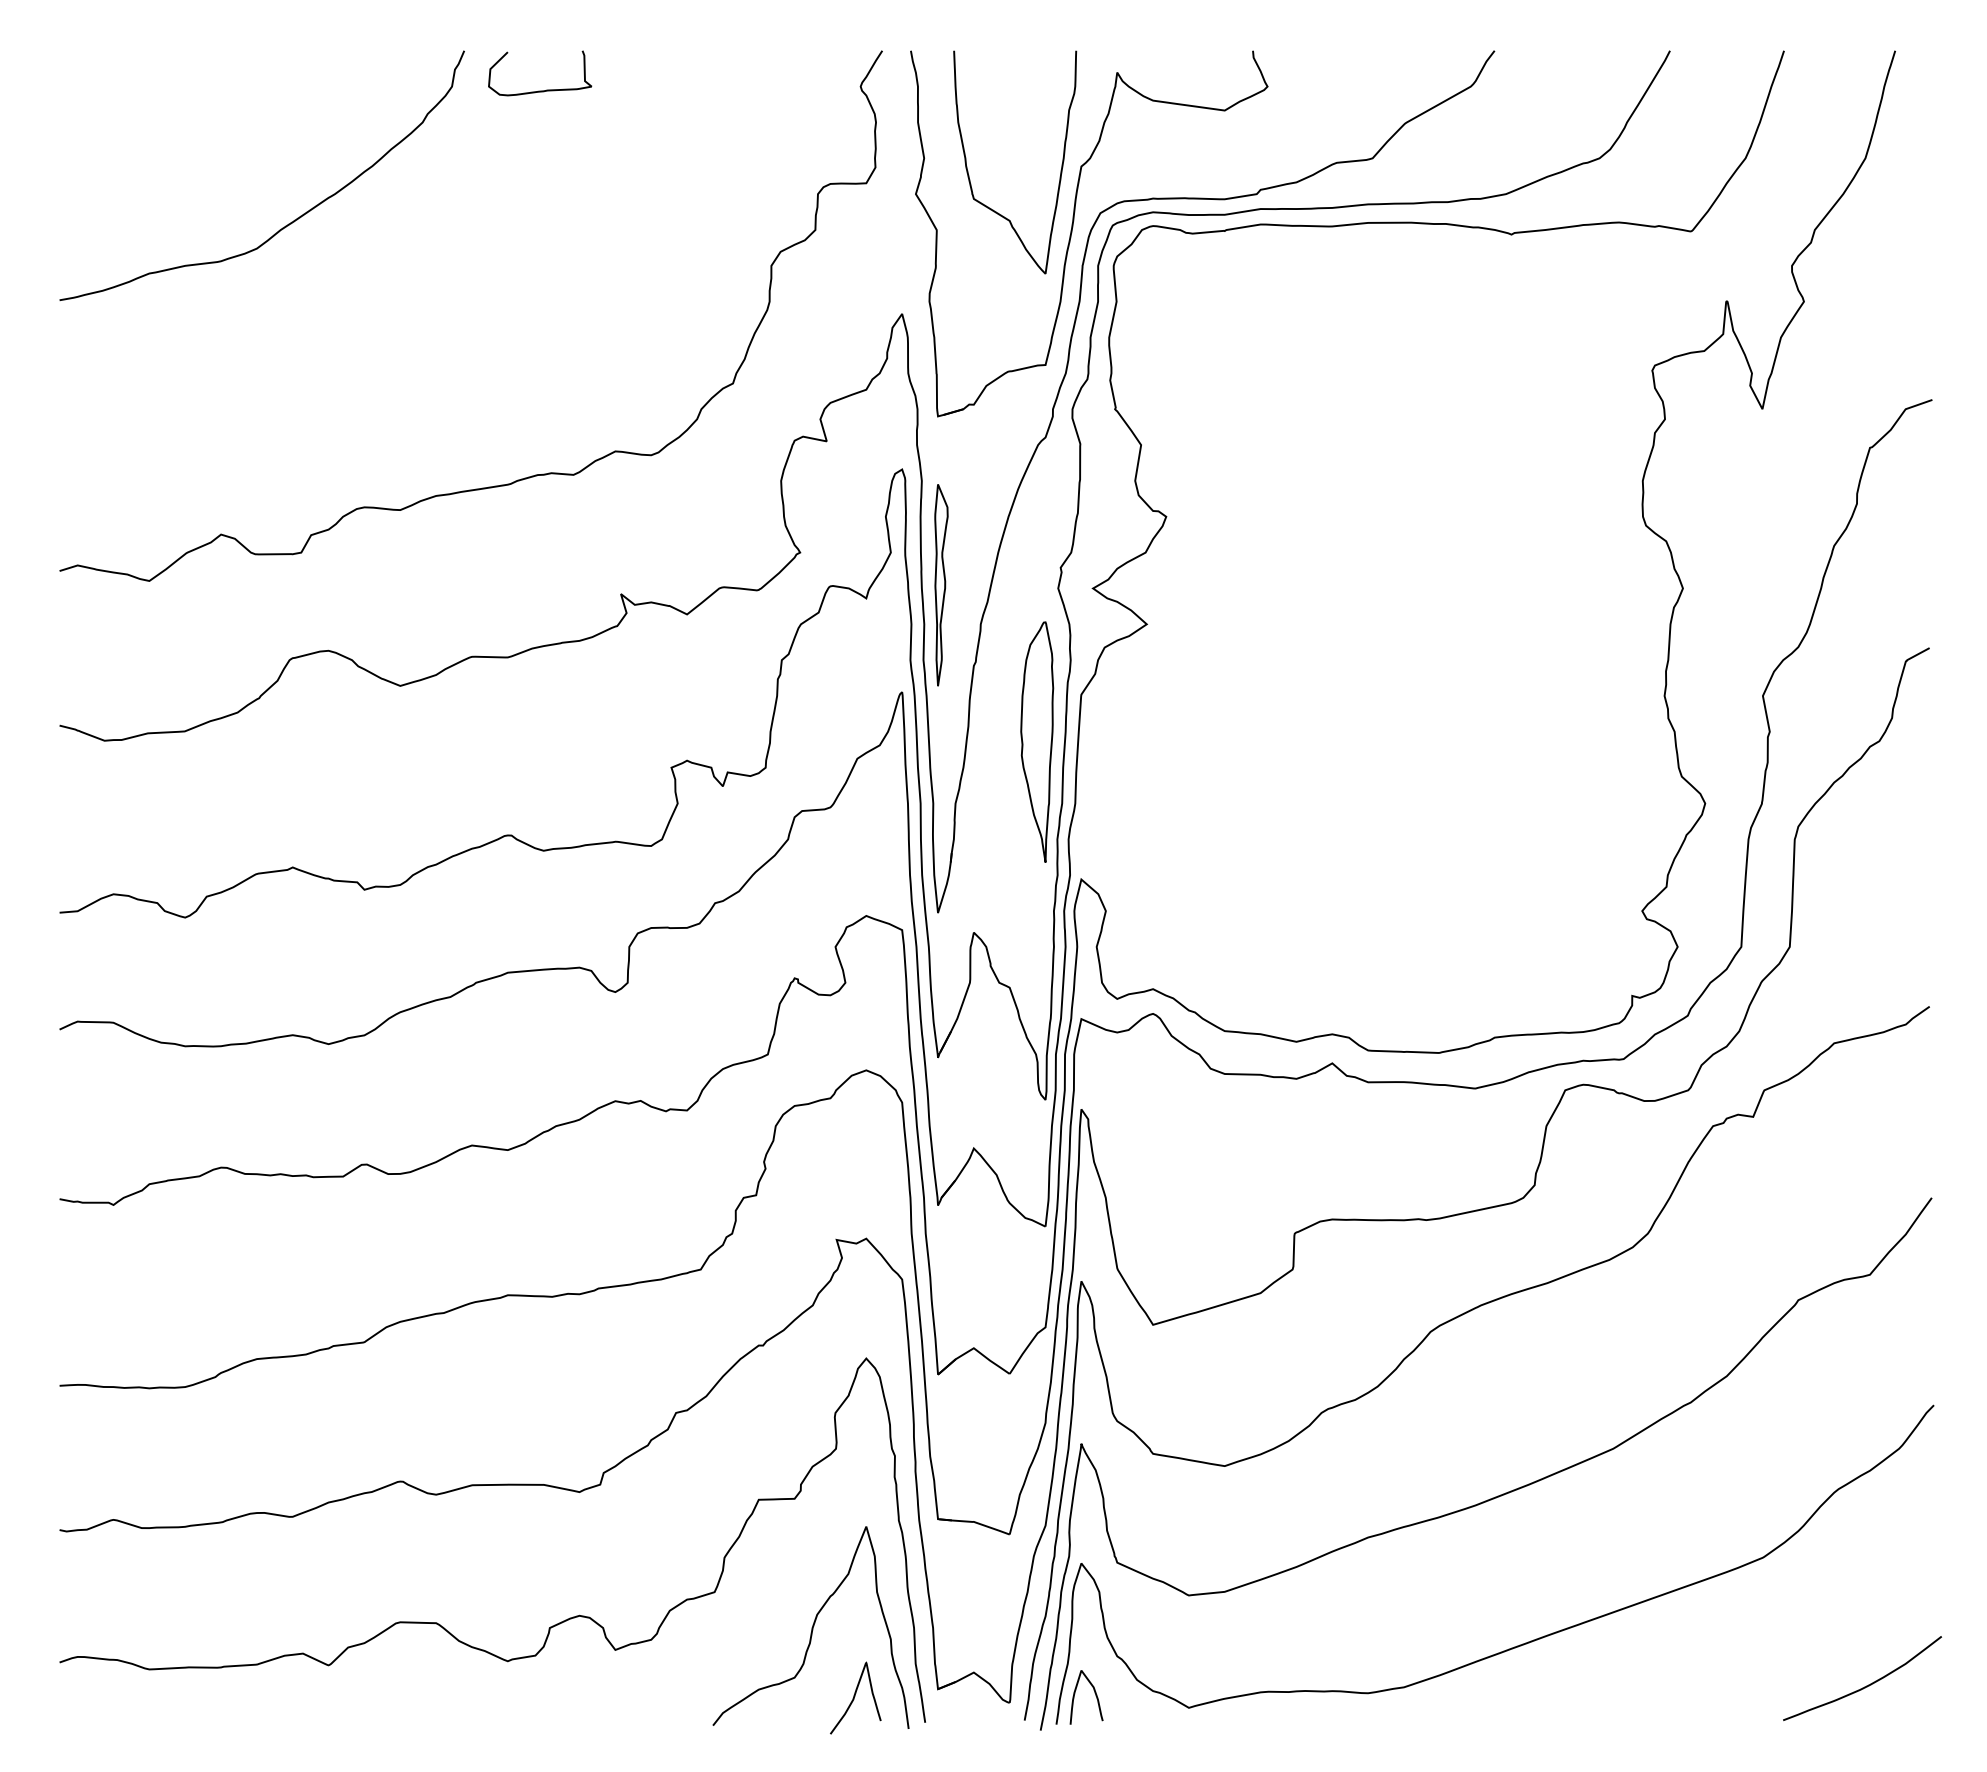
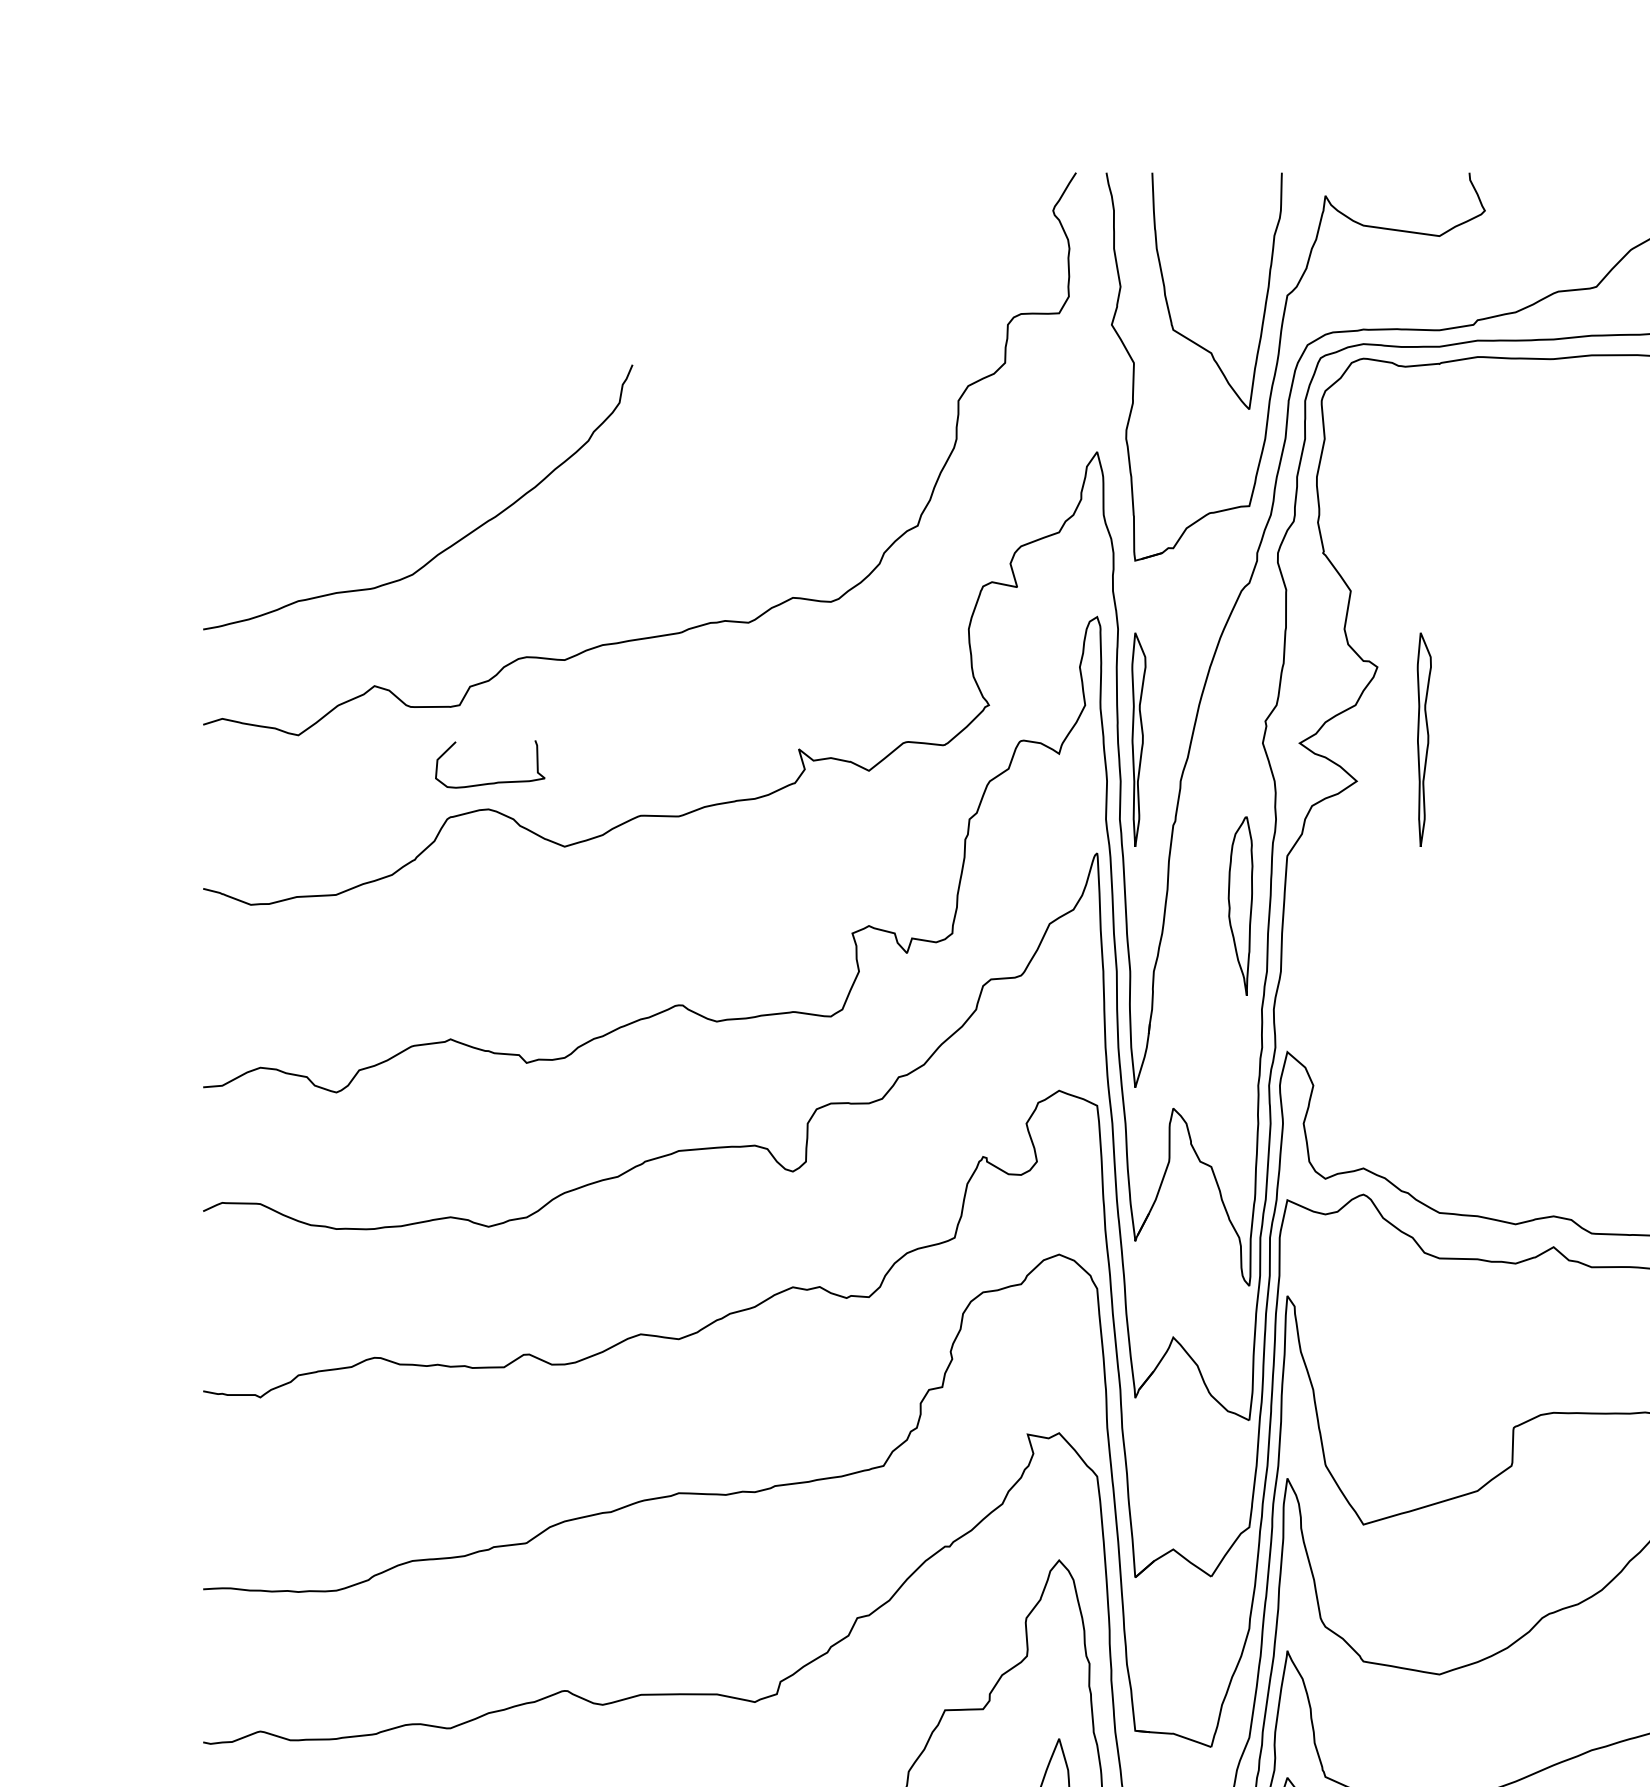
curve: (540, 90) -> (490, 782), moved
curve: (291, 221) -> (449, 545), moved
part: (1210, 585) -> (1424, 740), added
part: (1037, 741) -> (1240, 905), size x0.7

